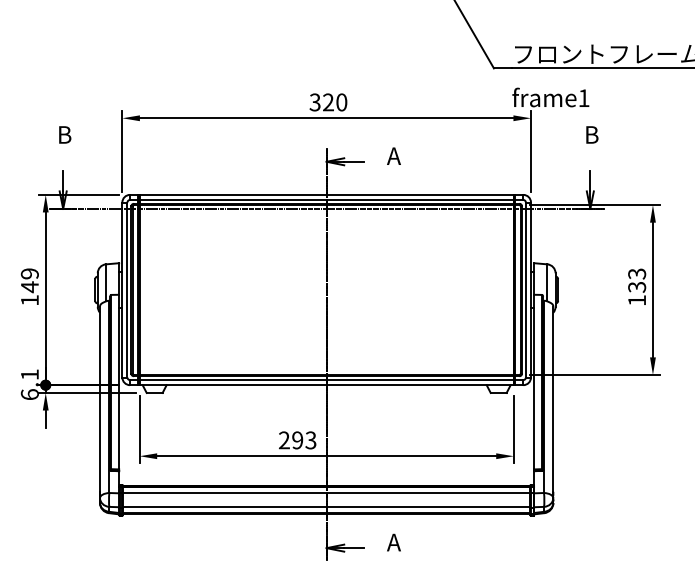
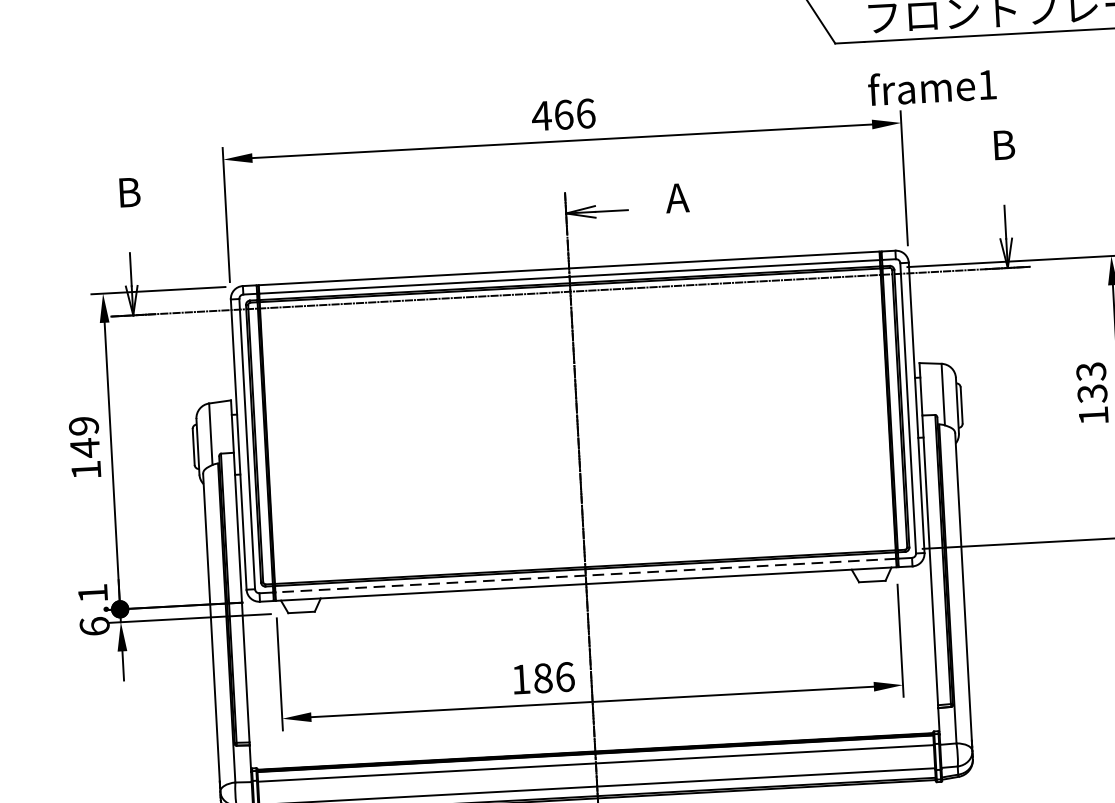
text: (328, 102) -> (563, 114), 320 -> 466
line: (326, 380) -> (585, 576), solid -> dashed
text: (297, 440) -> (542, 678), 293 -> 186

